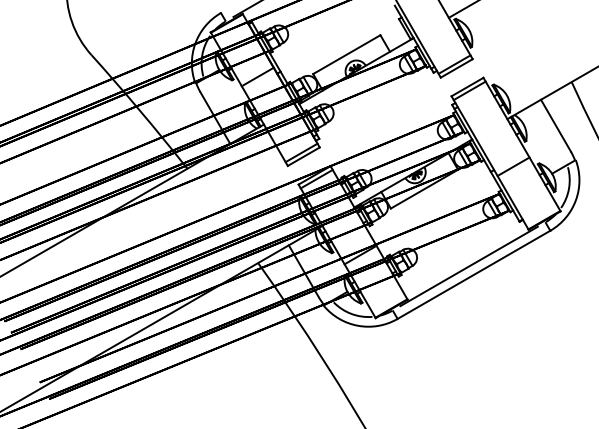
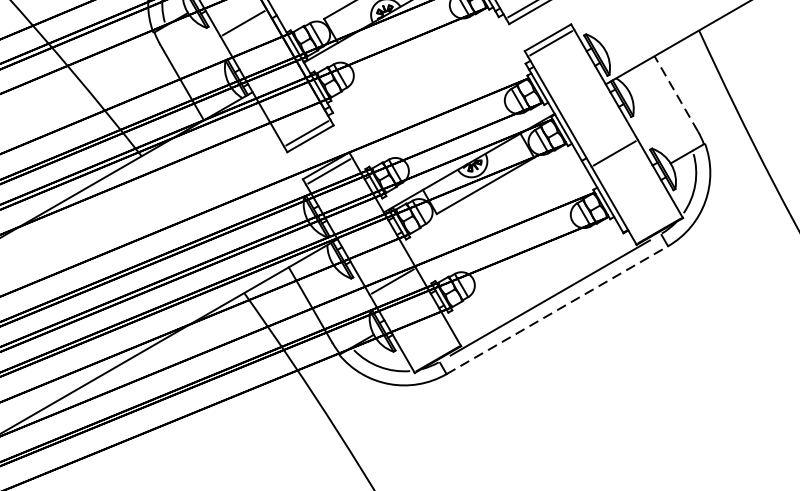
line: (555, 125) -> (675, 93), solid -> dashed
line: (474, 274) -> (558, 309), solid -> dashed

